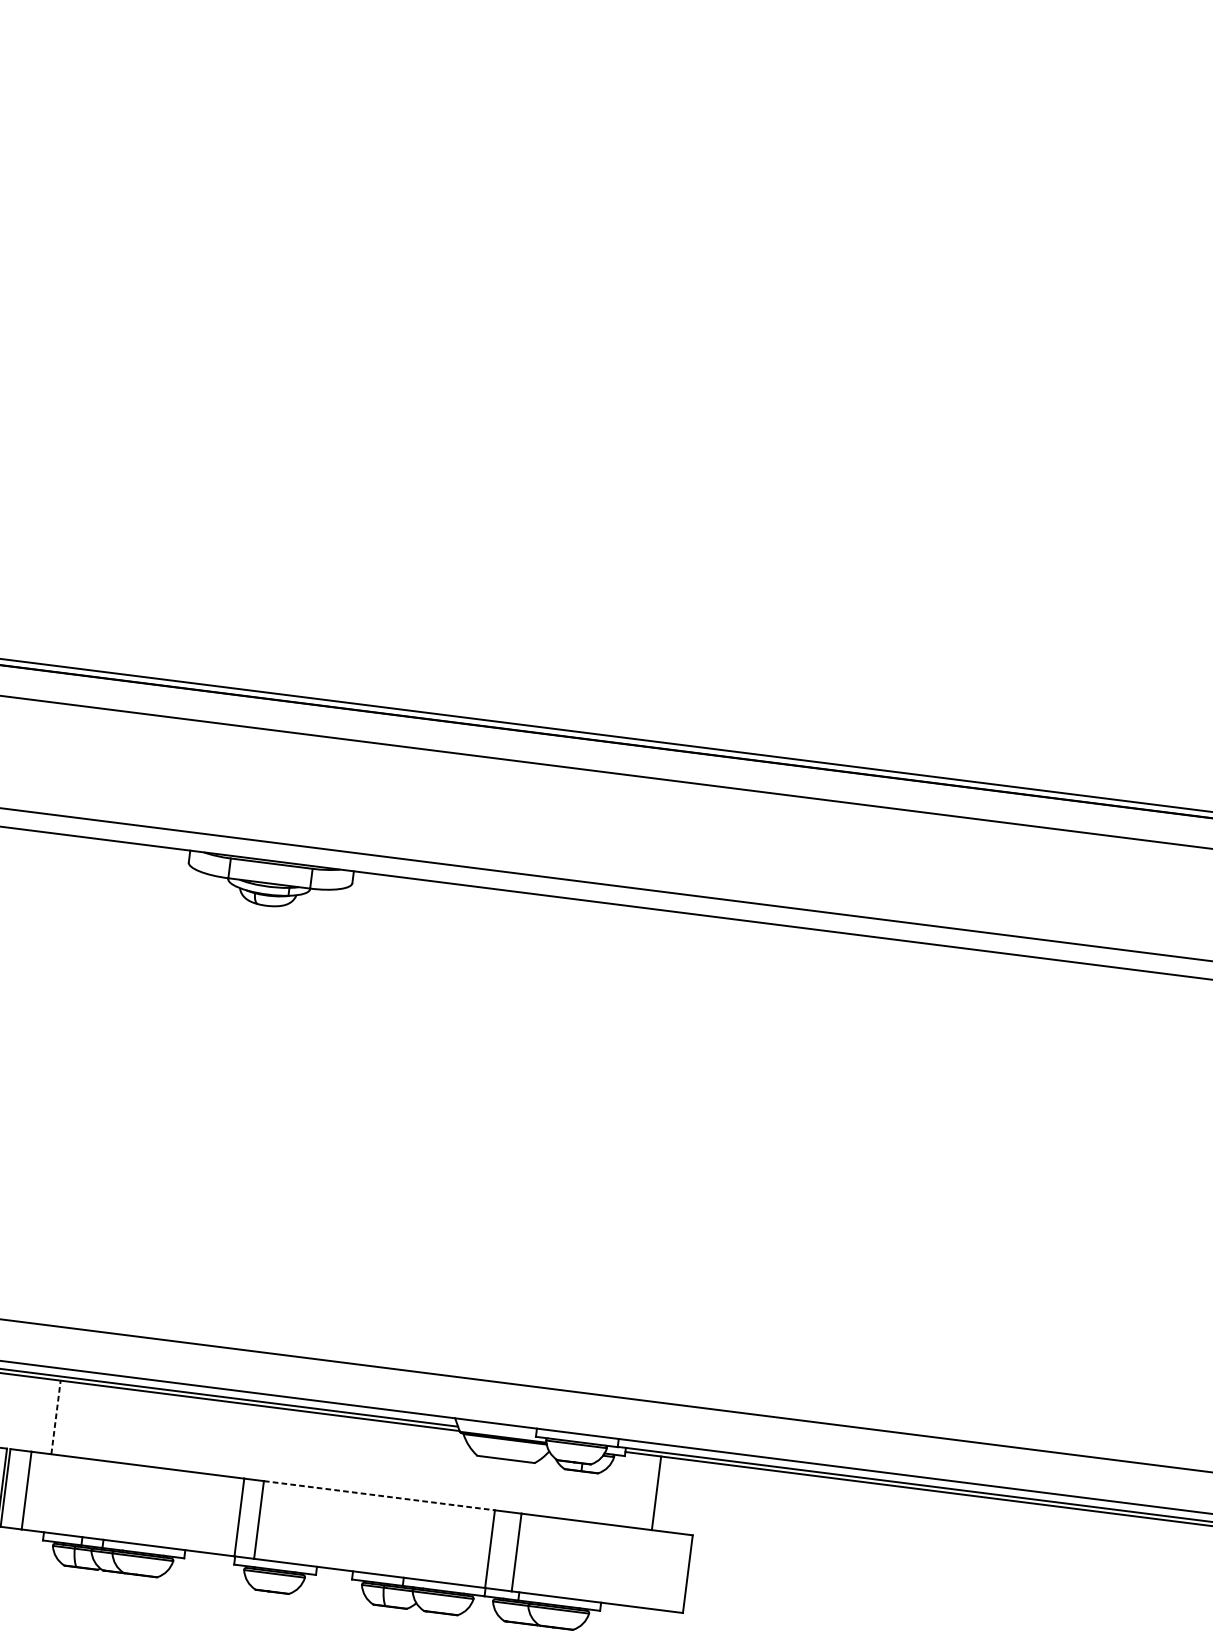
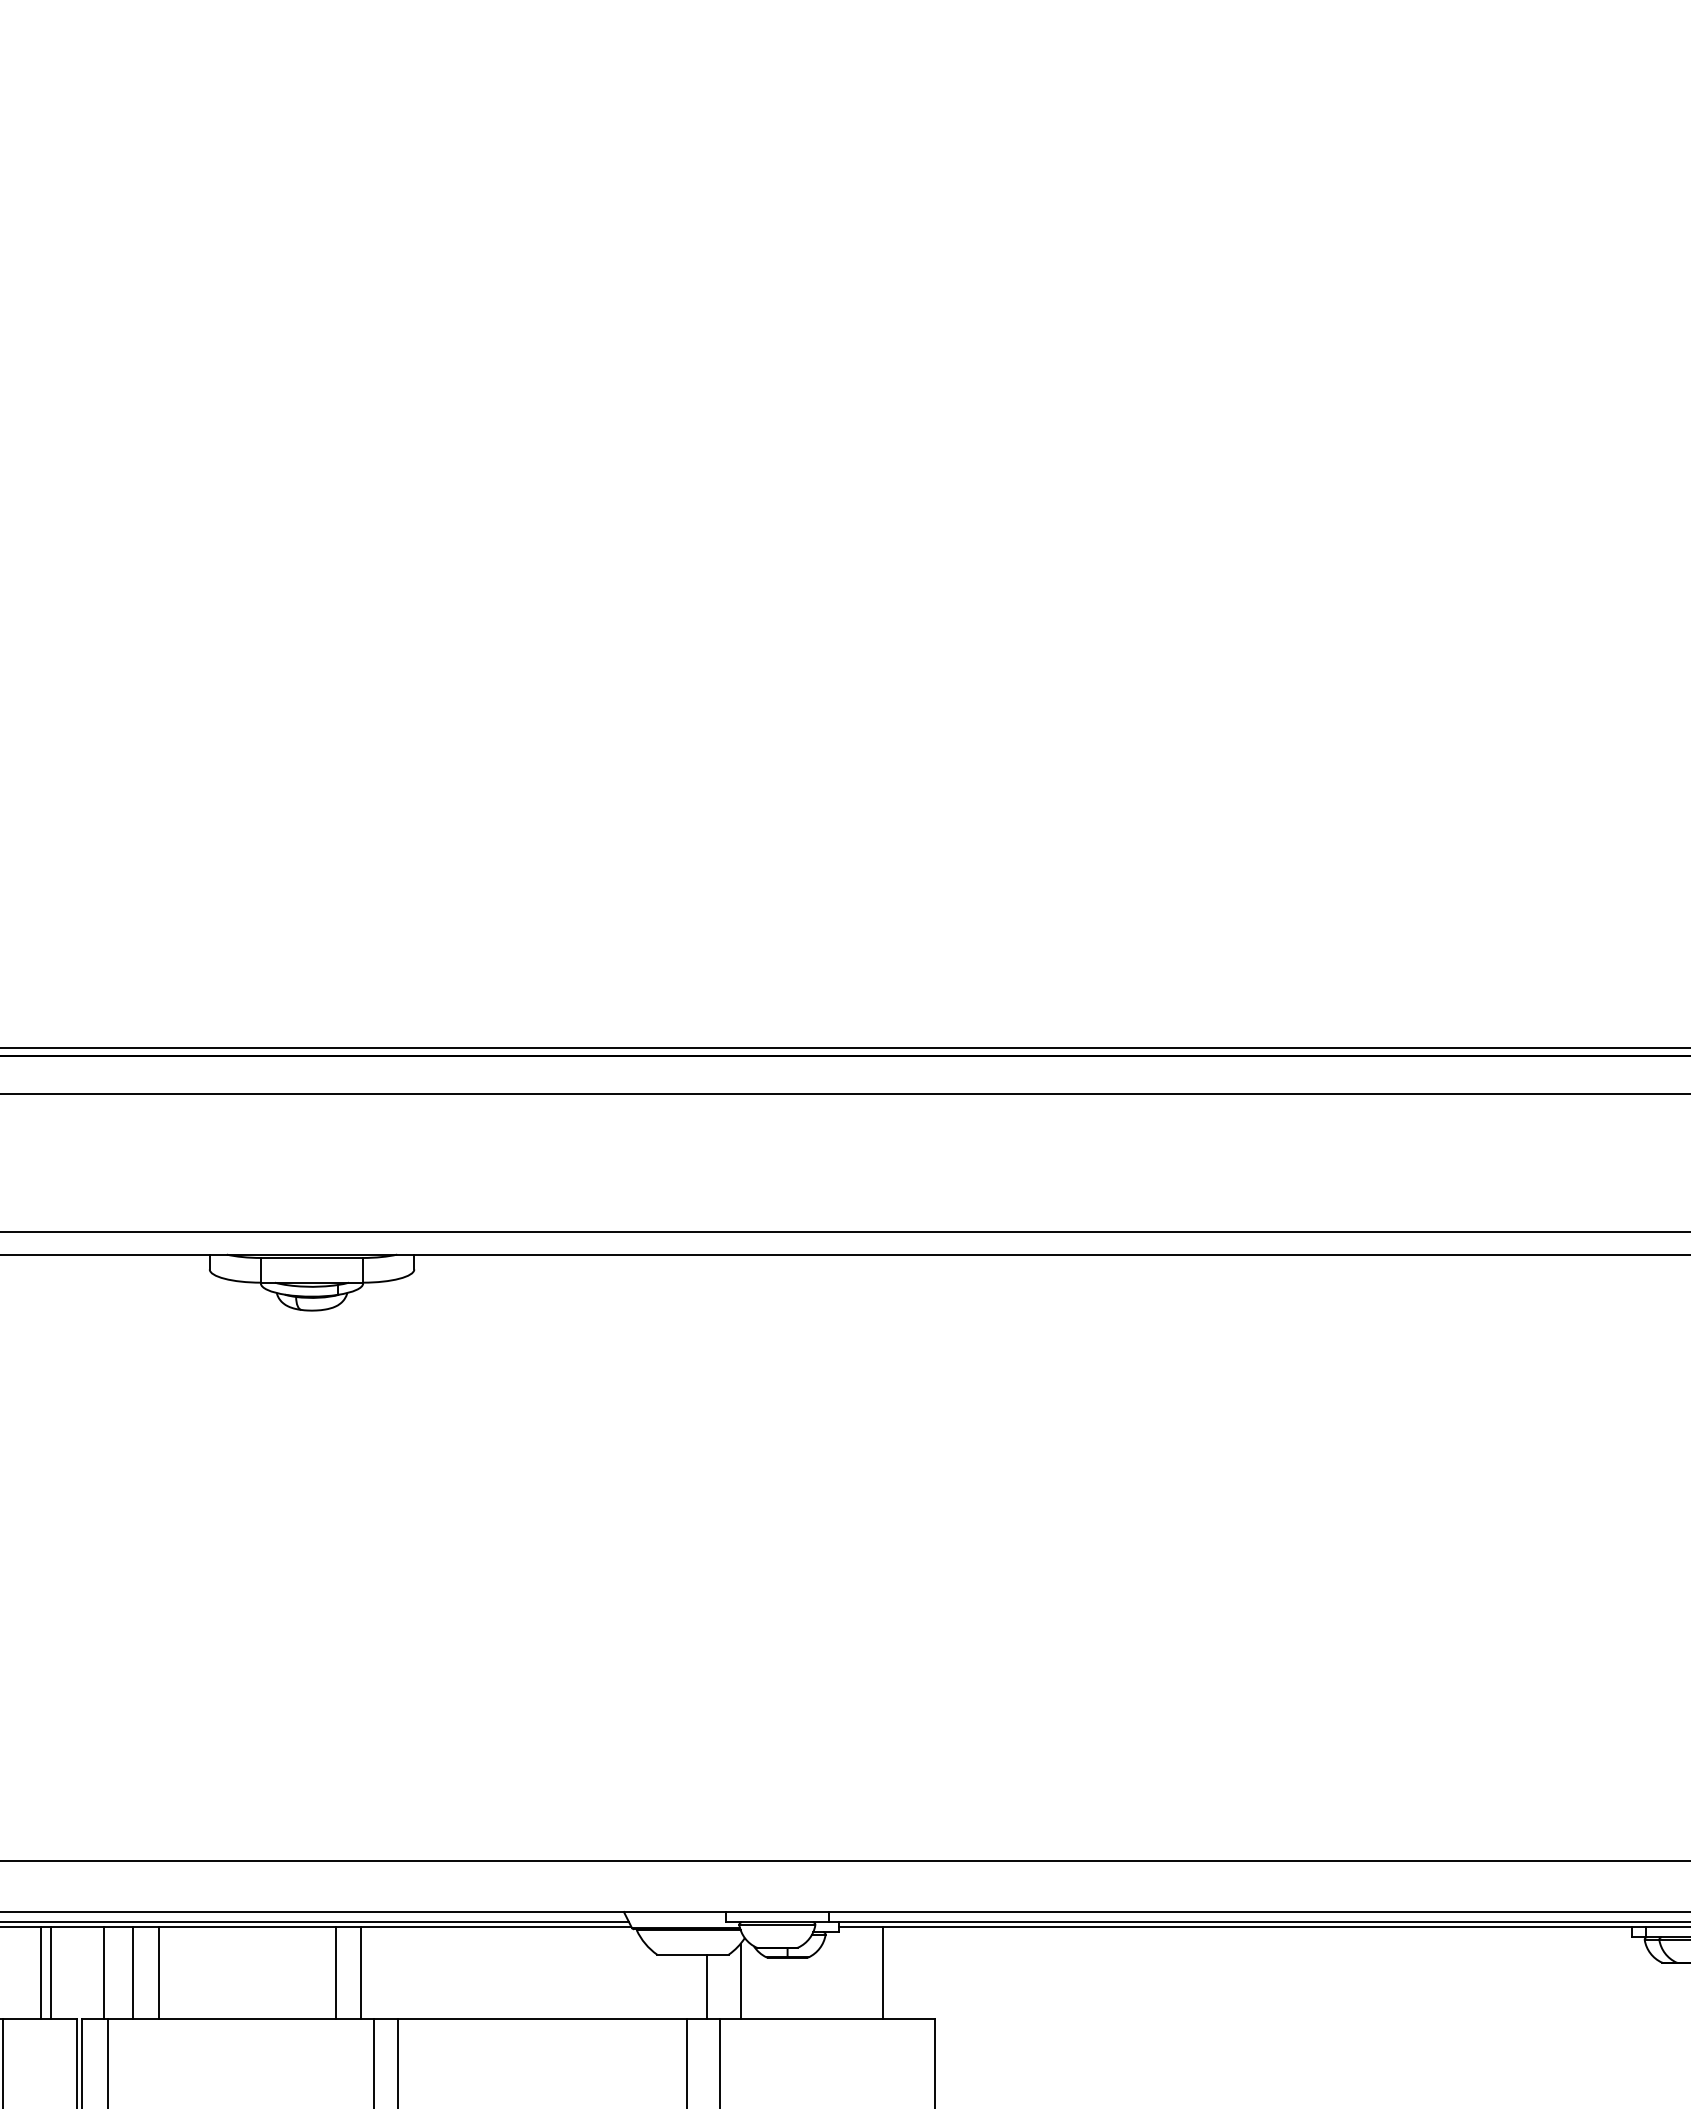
line: (32, 1414) -> (103, 1972), added
line: (55, 1417) -> (132, 1972), dashed -> solid
line: (76, 1419) -> (158, 1972), added
line: (219, 1437) -> (336, 1972), added
line: (238, 1440) -> (360, 1972), added
line: (541, 1485) -> (740, 1981), added
line: (514, 1486) -> (707, 1986), added
line: (379, 1496) -> (543, 2019), dashed -> solid

